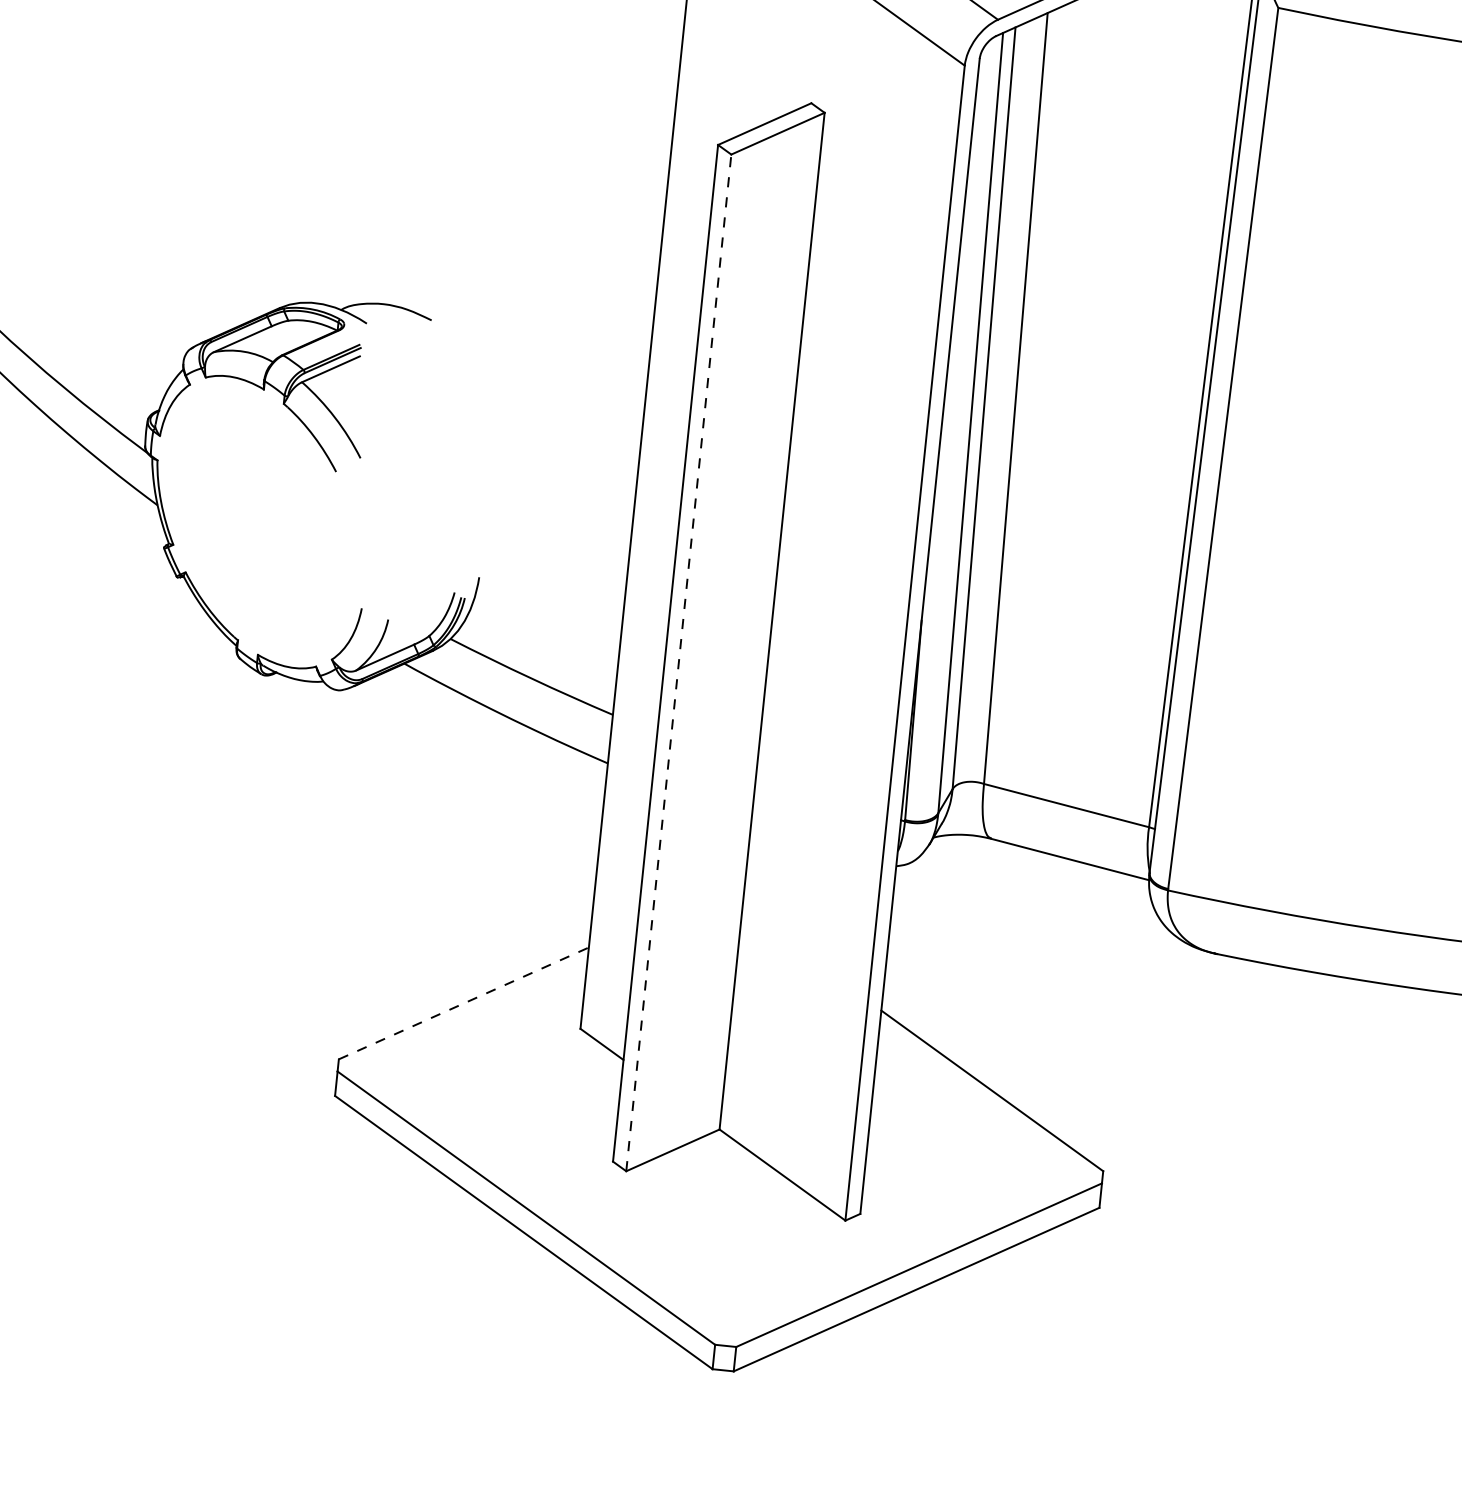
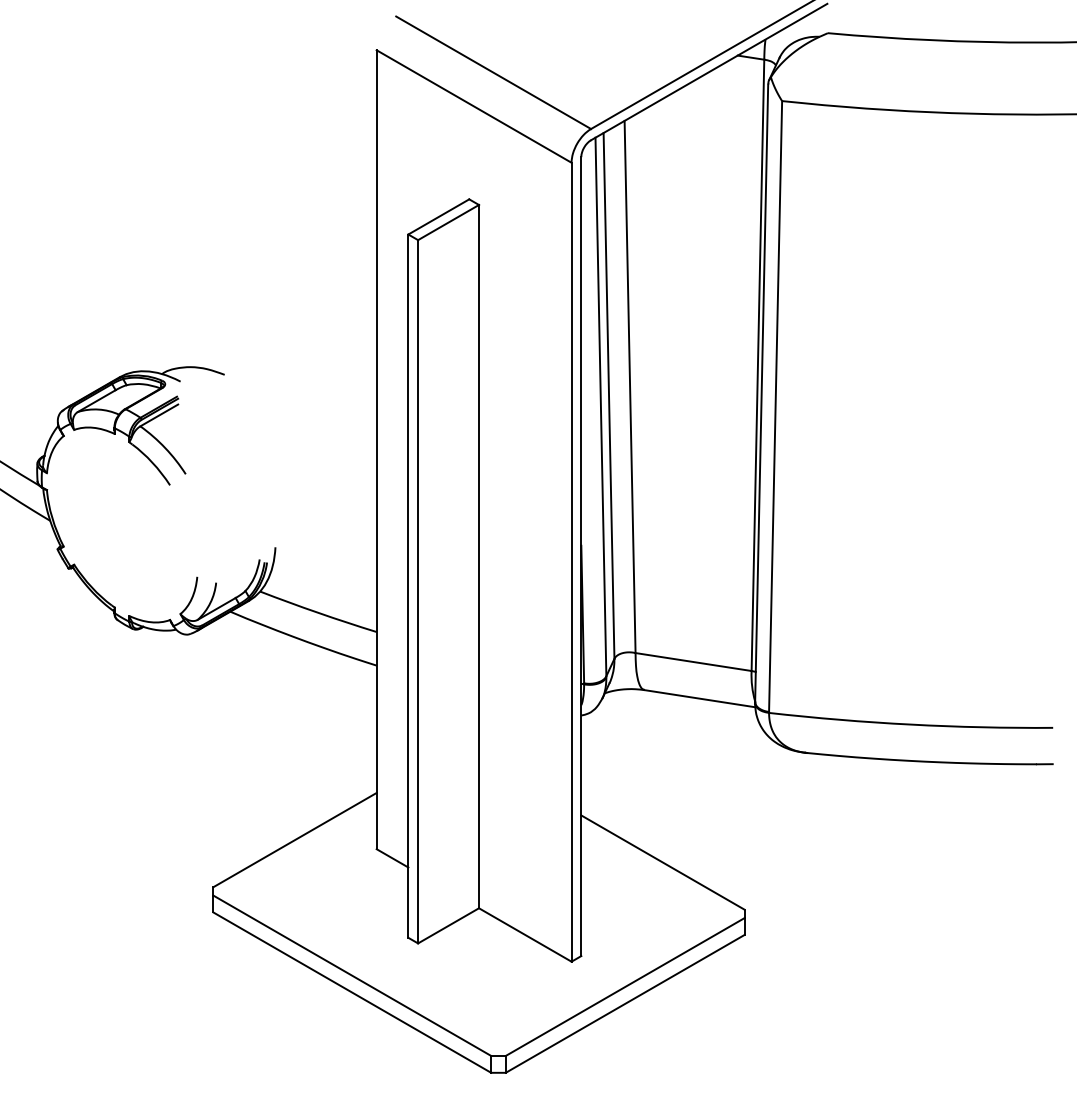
line: (679, 662) -> (418, 591), dashed -> solid
line: (464, 1002) -> (295, 839), dashed -> solid

